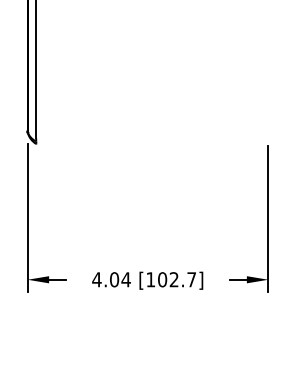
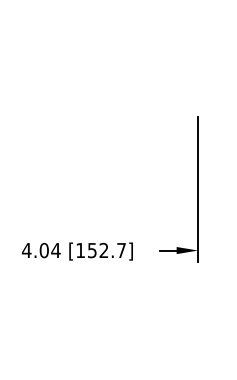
text: (162, 279) -> (92, 250), [102.7] -> [152.7]

